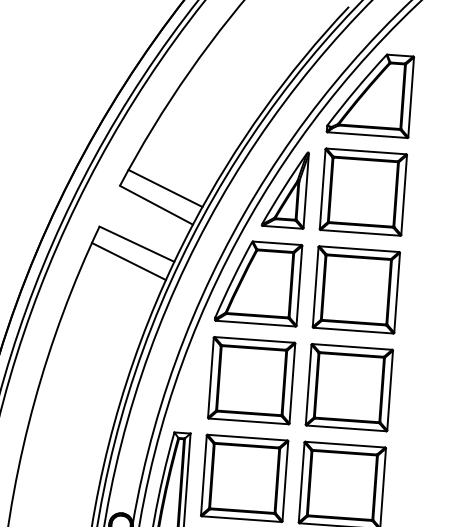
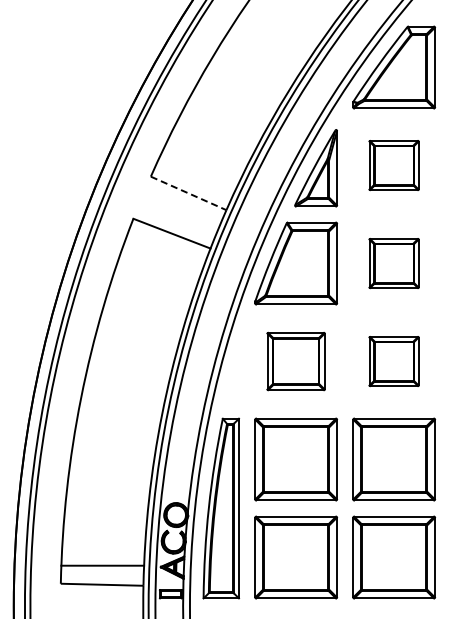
line: (165, 187) -> (196, 175), removed
part: (362, 192) -> (393, 165), size x0.6
line: (157, 205) -> (189, 193), solid -> dashed
line: (129, 261) -> (165, 251), removed
part: (355, 289) -> (393, 263), size x0.6
part: (251, 380) -> (295, 361), size x0.7
part: (348, 387) -> (393, 361), size x0.6

